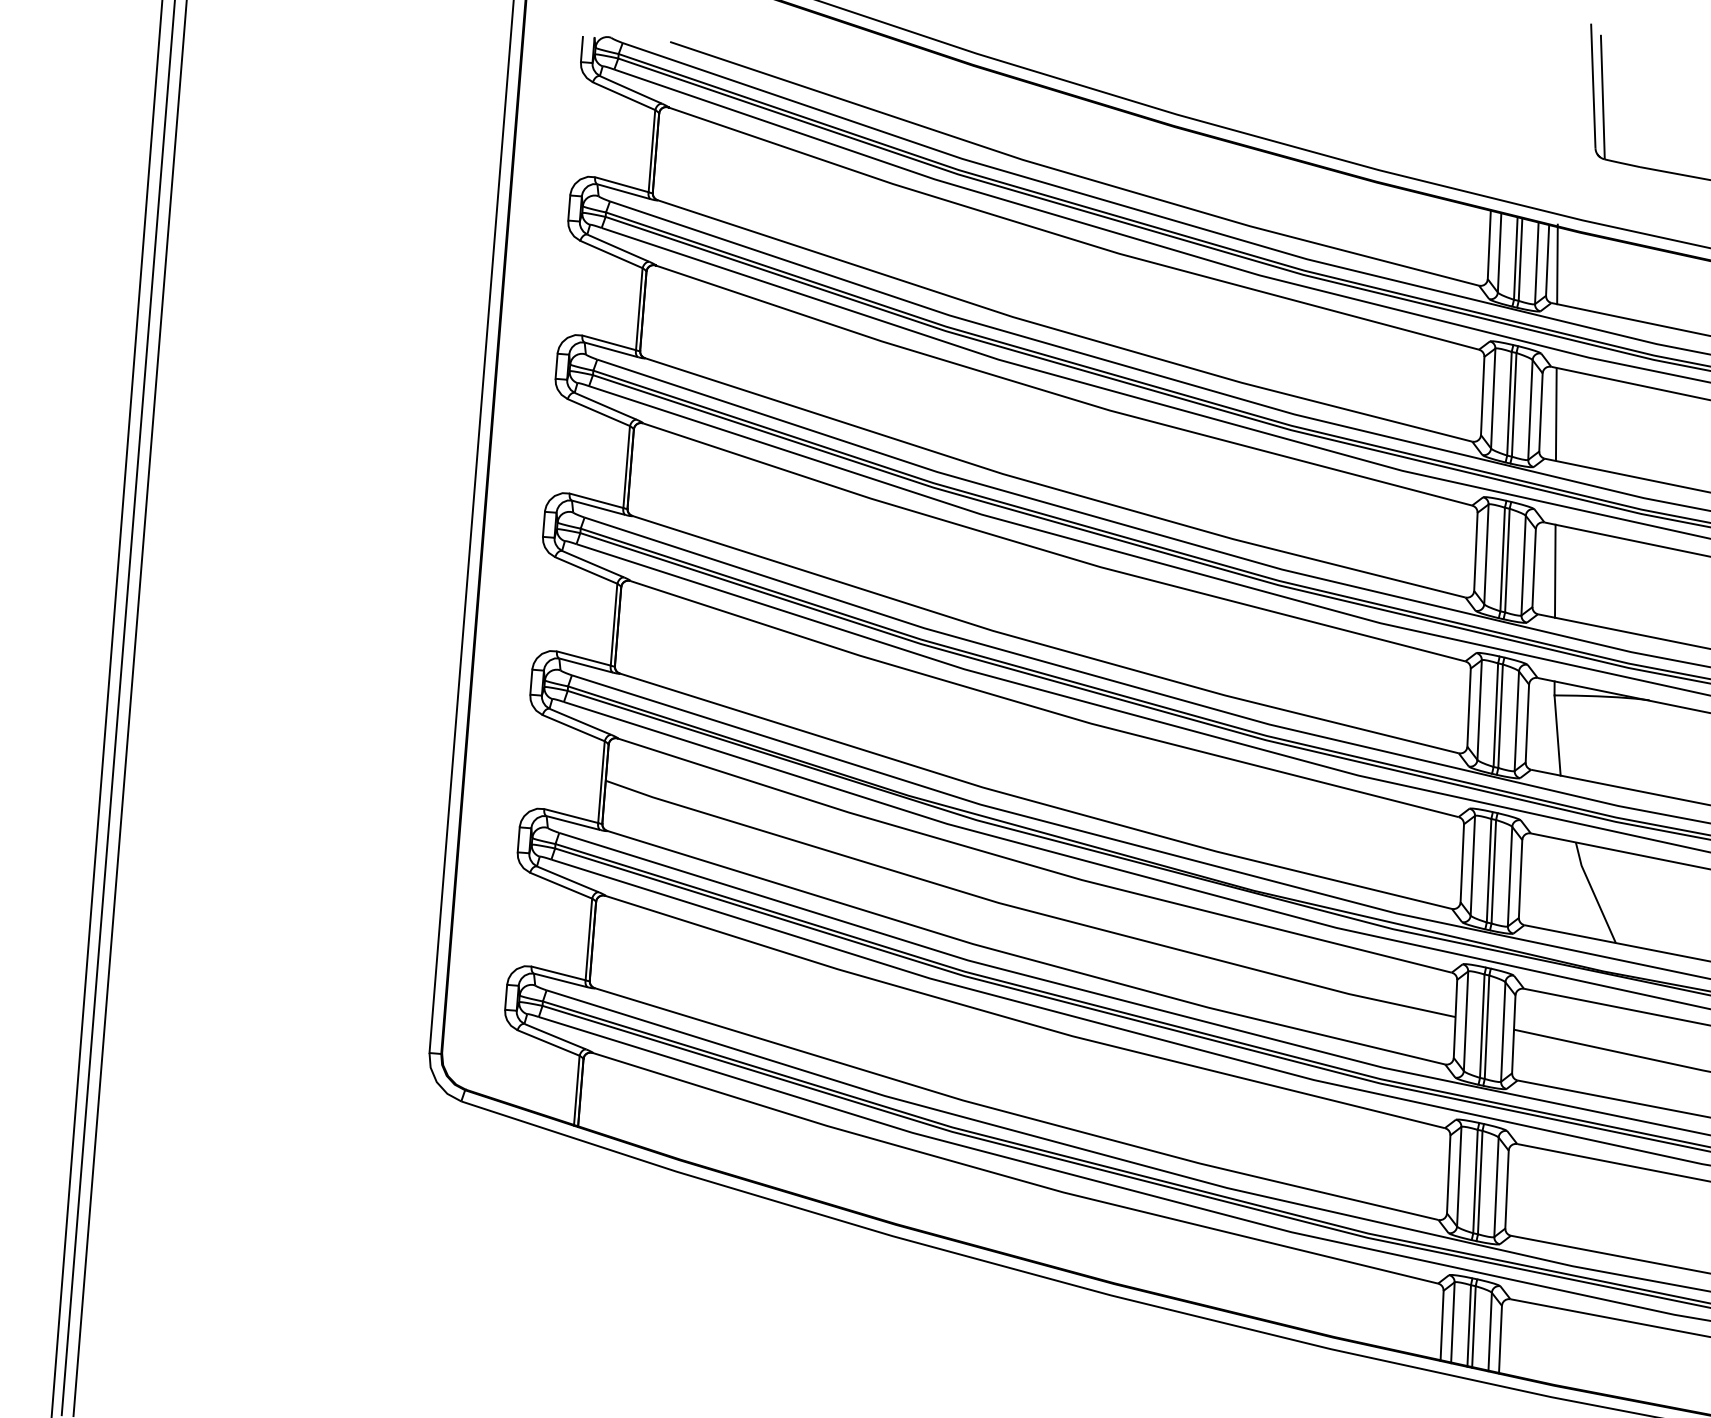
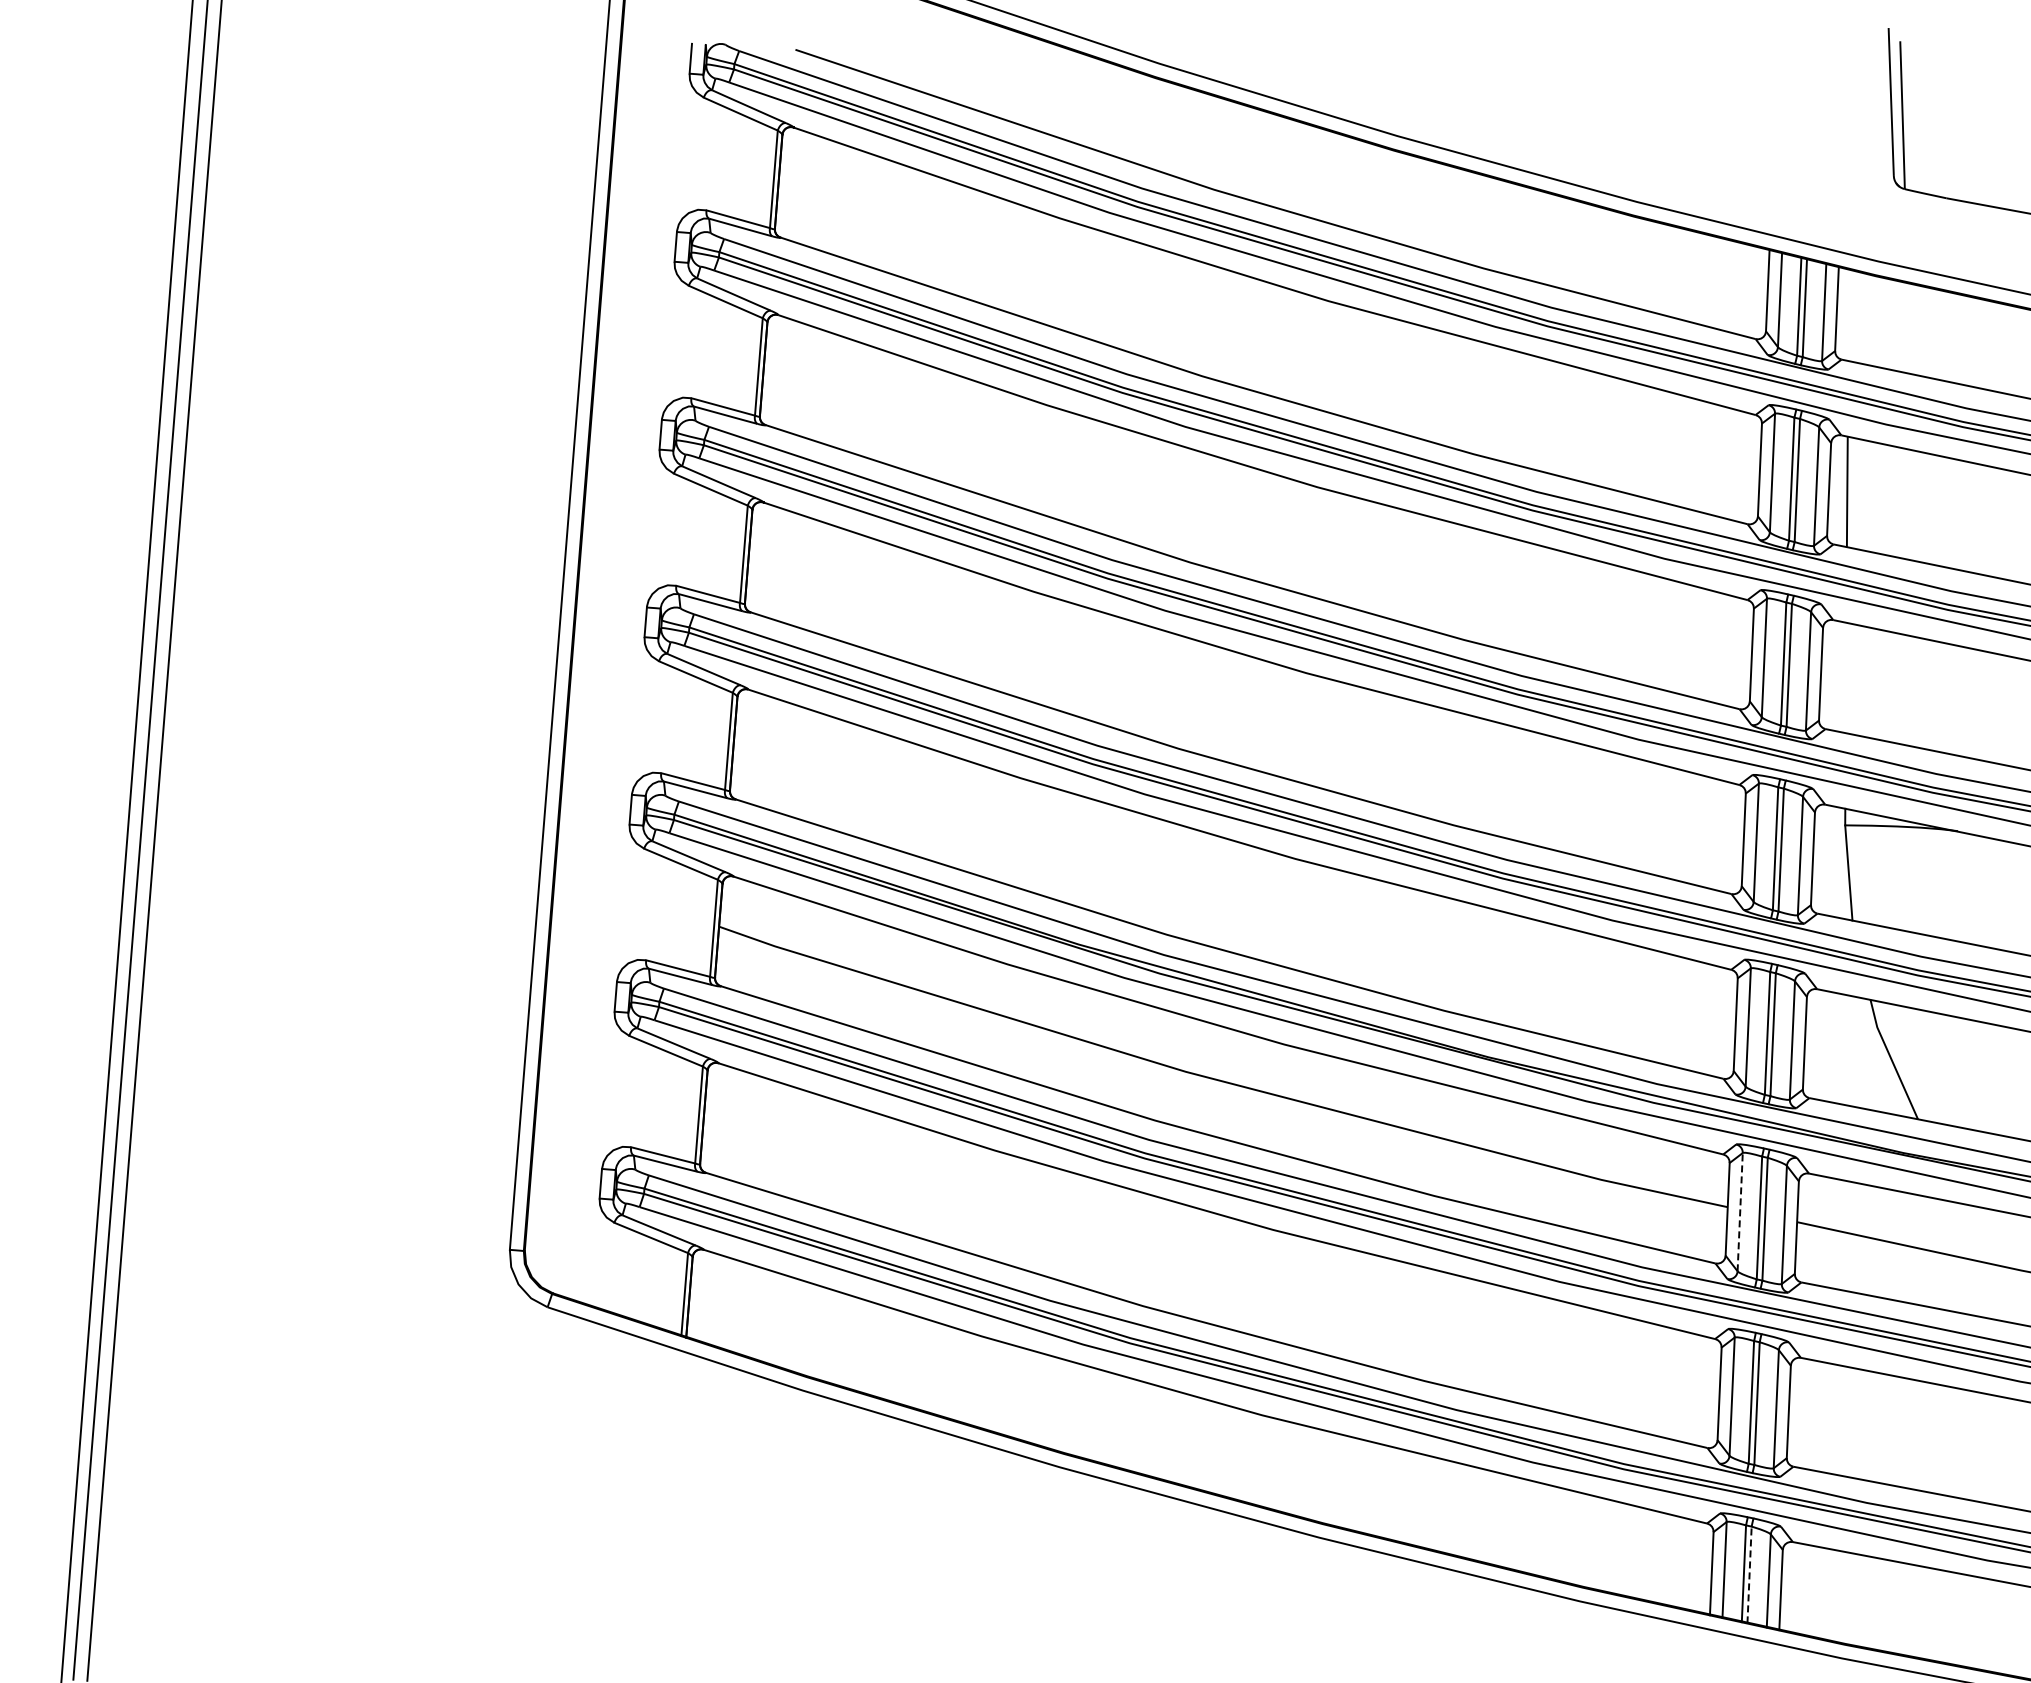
line: (1557, 264) -> (1848, 313), removed
line: (1554, 570) -> (1845, 677), removed
line: (1466, 1020) -> (1740, 1211), solid -> dashed
line: (1473, 1326) -> (1749, 1574), solid -> dashed

